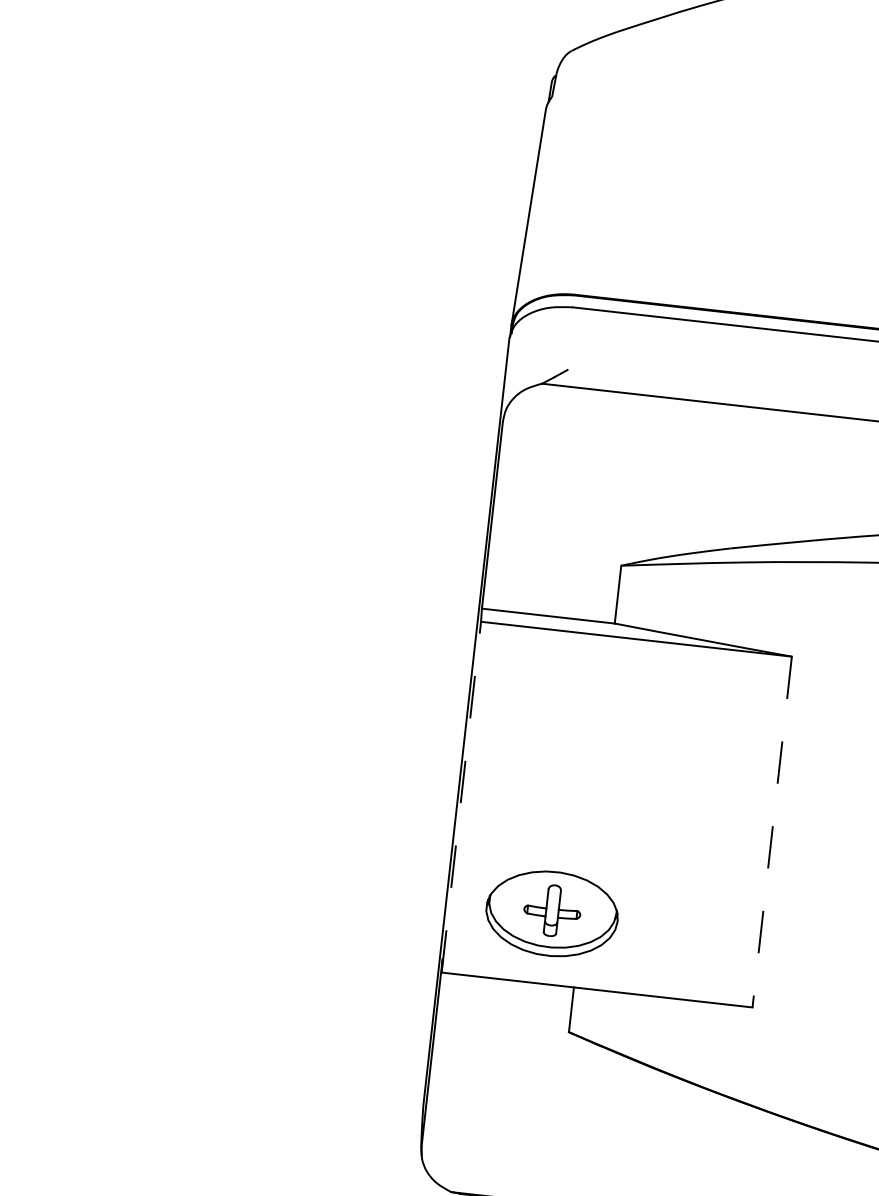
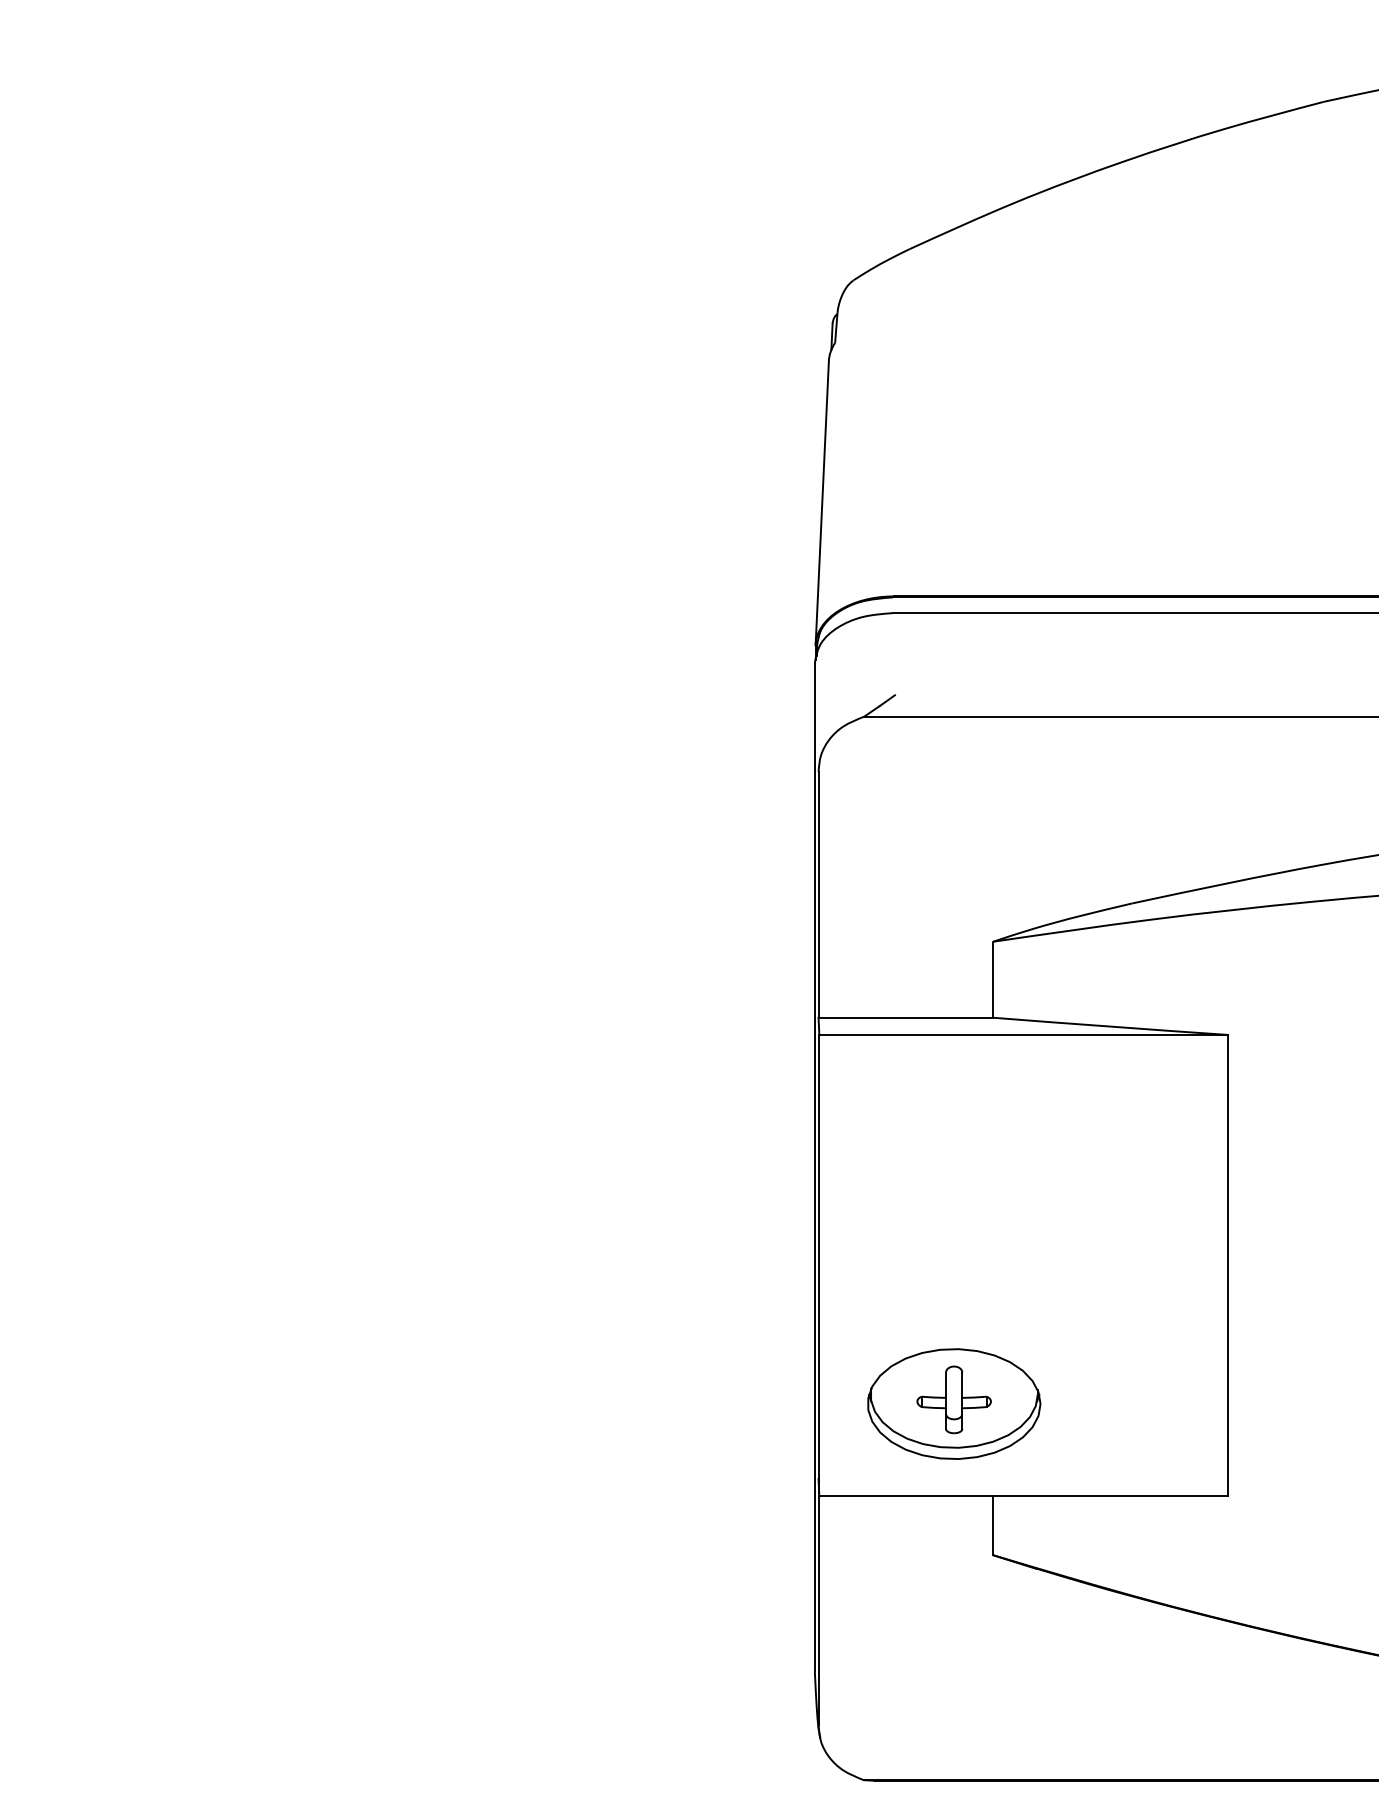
line: (461, 797) -> (819, 1265), dashed -> solid
line: (772, 831) -> (1228, 1265), dashed -> solid

